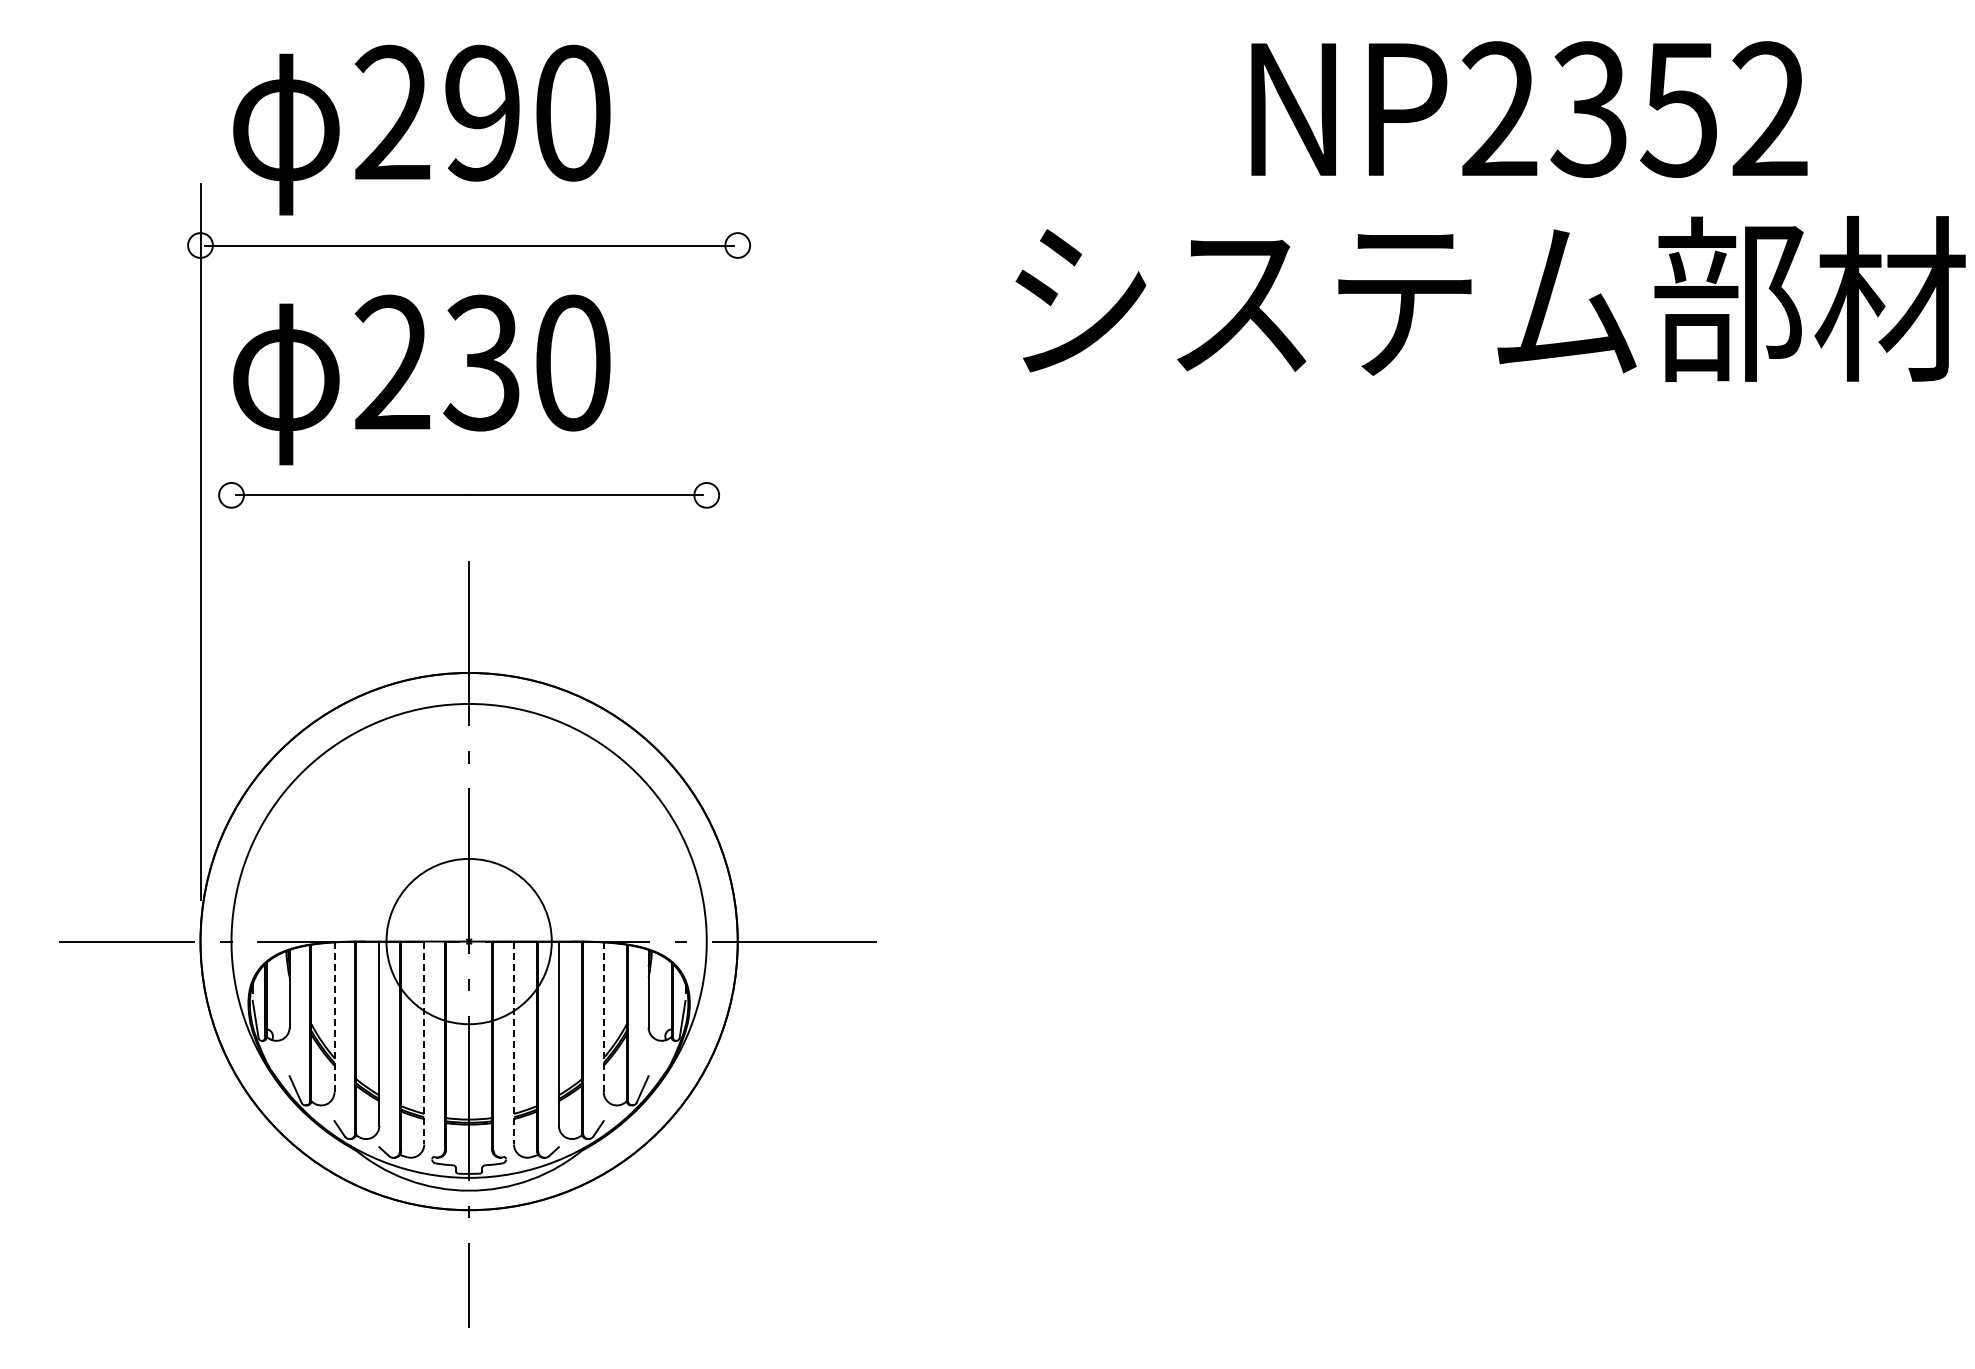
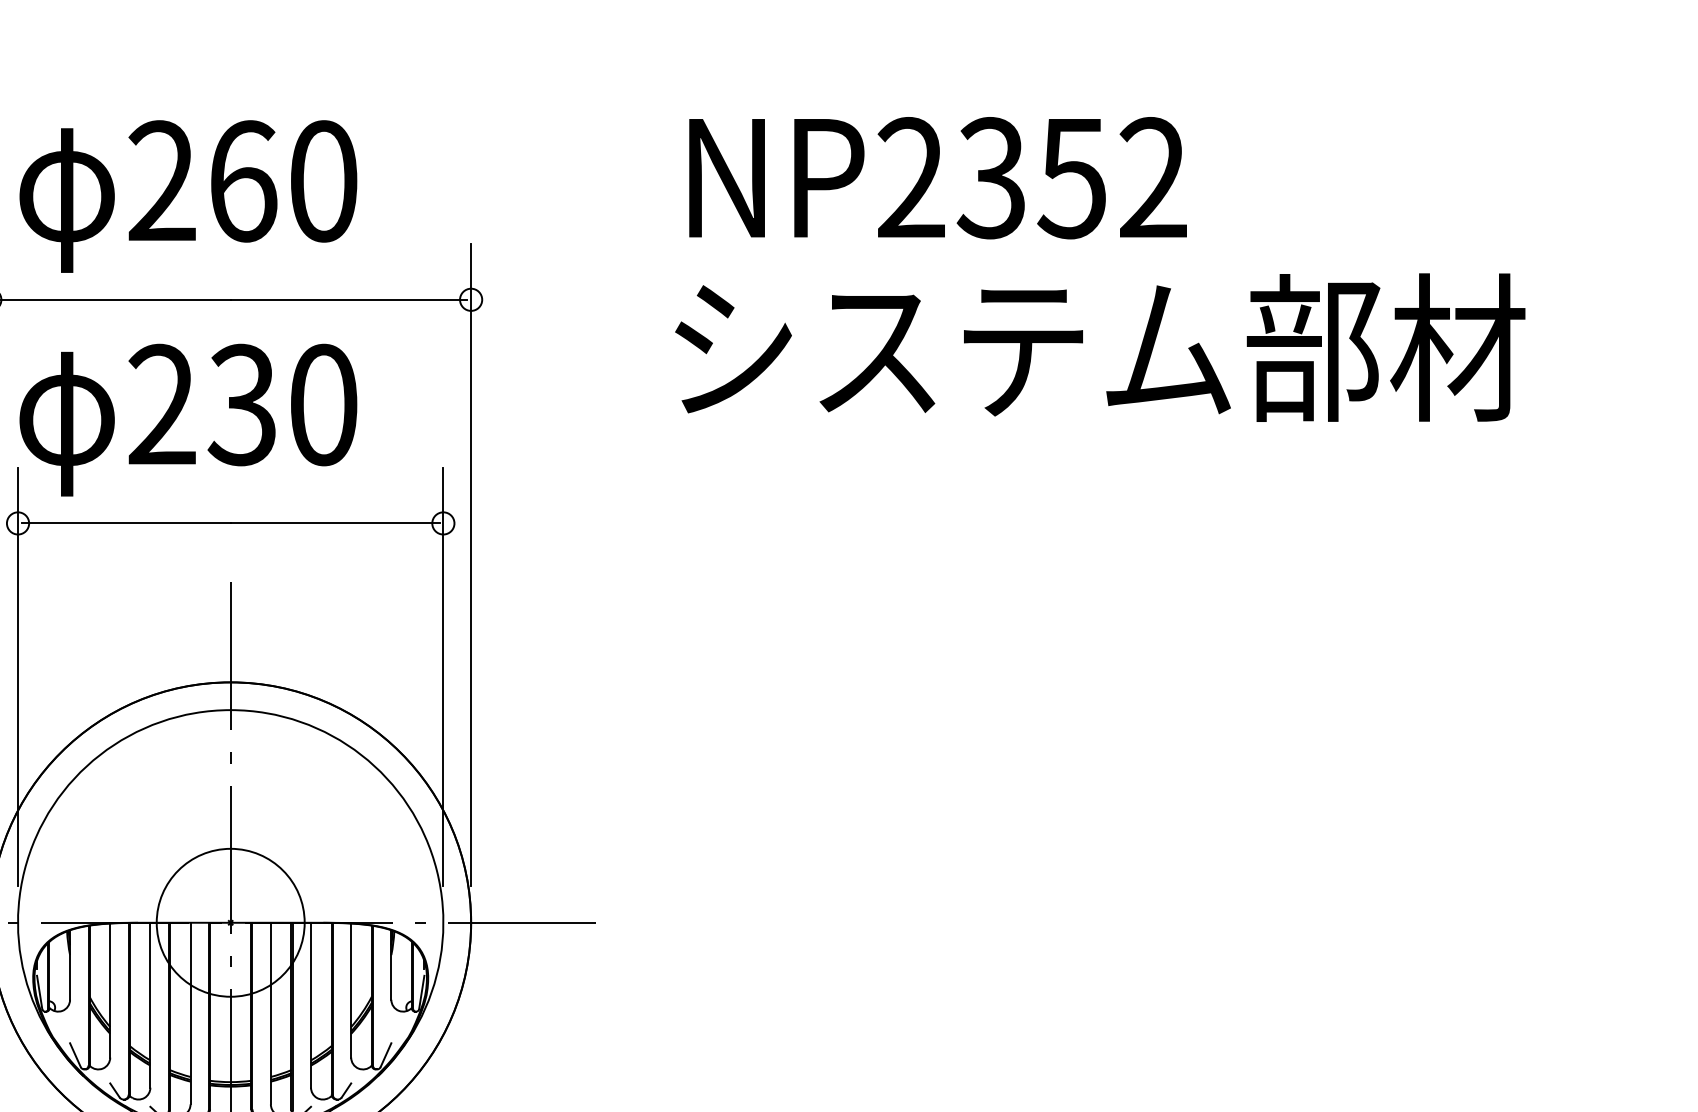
text: (1529, 109) -> (938, 178), moved
text: (483, 112) -> (243, 180), 290 -> 260
text: (1490, 298) -> (1100, 347), moved
line: (737, 541) -> (470, 564), added
line: (231, 666) -> (18, 676), added
line: (706, 666) -> (443, 676), added
line: (334, 1017) -> (110, 990), dashed -> solid
line: (603, 1017) -> (350, 990), dashed -> solid
line: (424, 1043) -> (190, 1014), dashed -> solid
line: (514, 1043) -> (271, 1014), dashed -> solid

